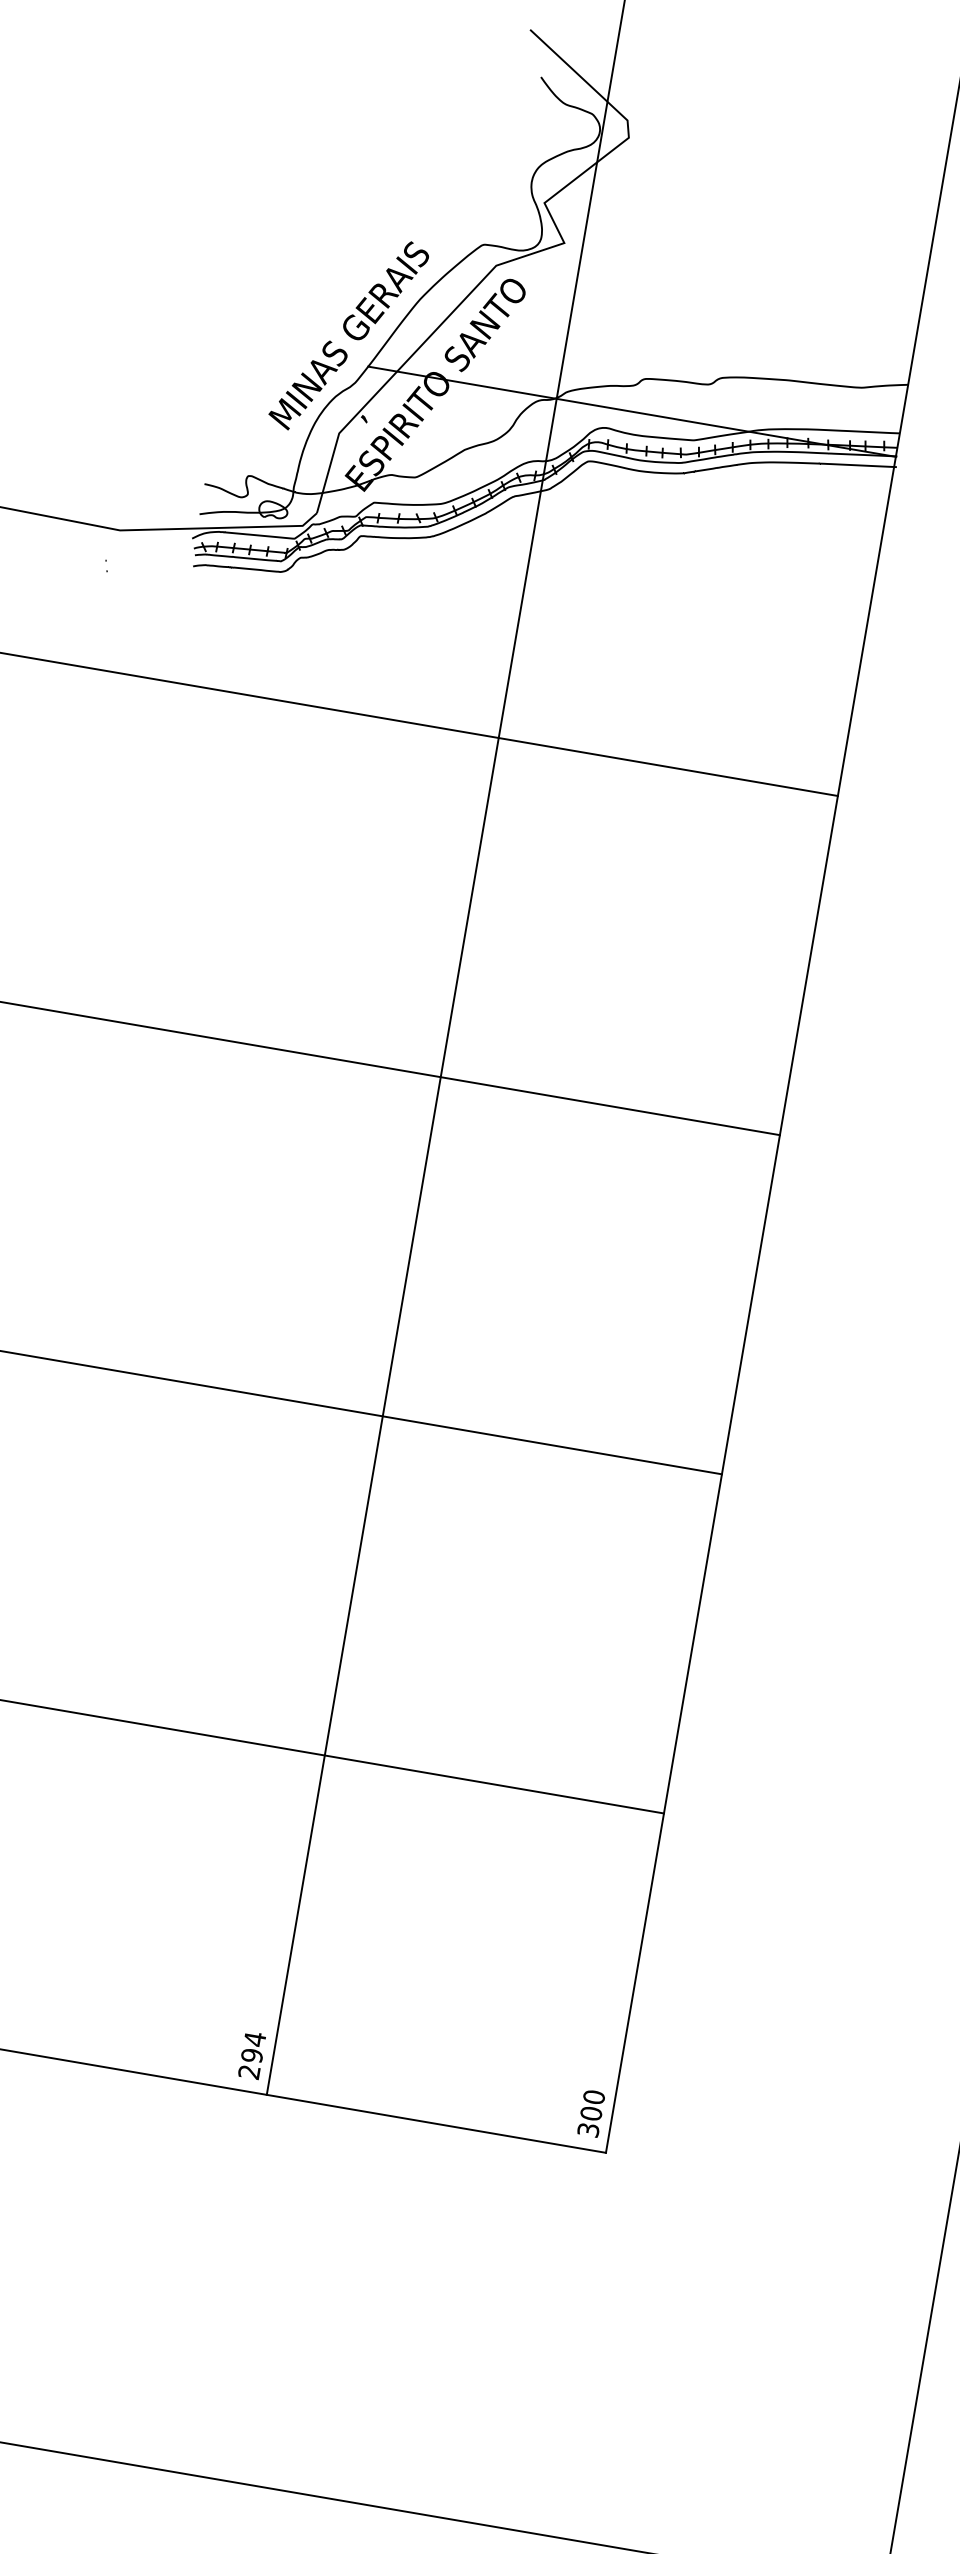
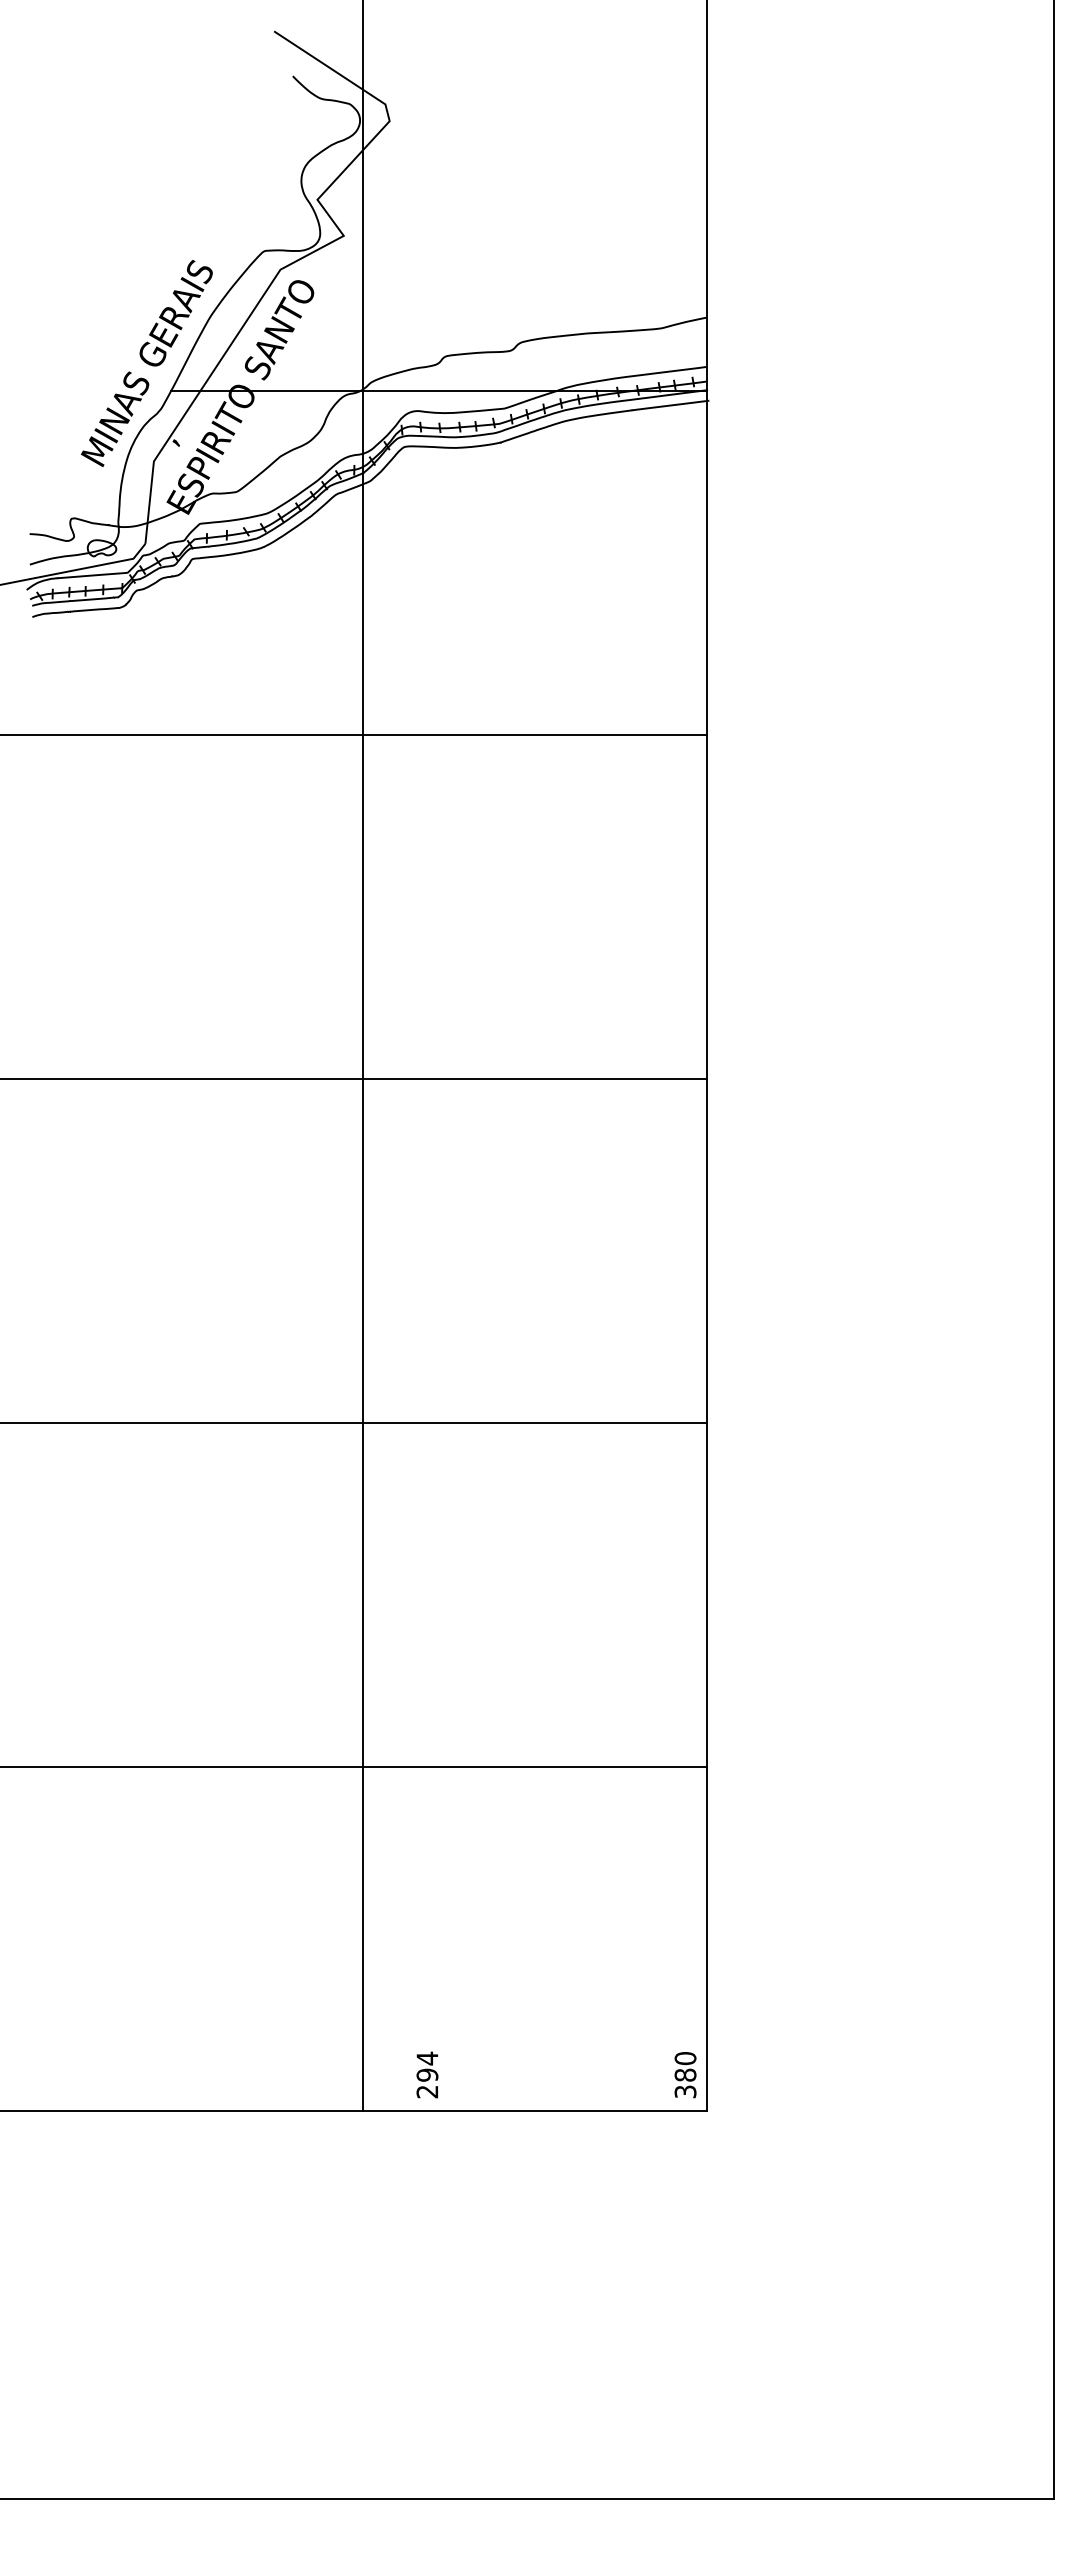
text: (252, 2055) -> (427, 2074), moved
text: (591, 2112) -> (685, 2074), 300 -> 380

